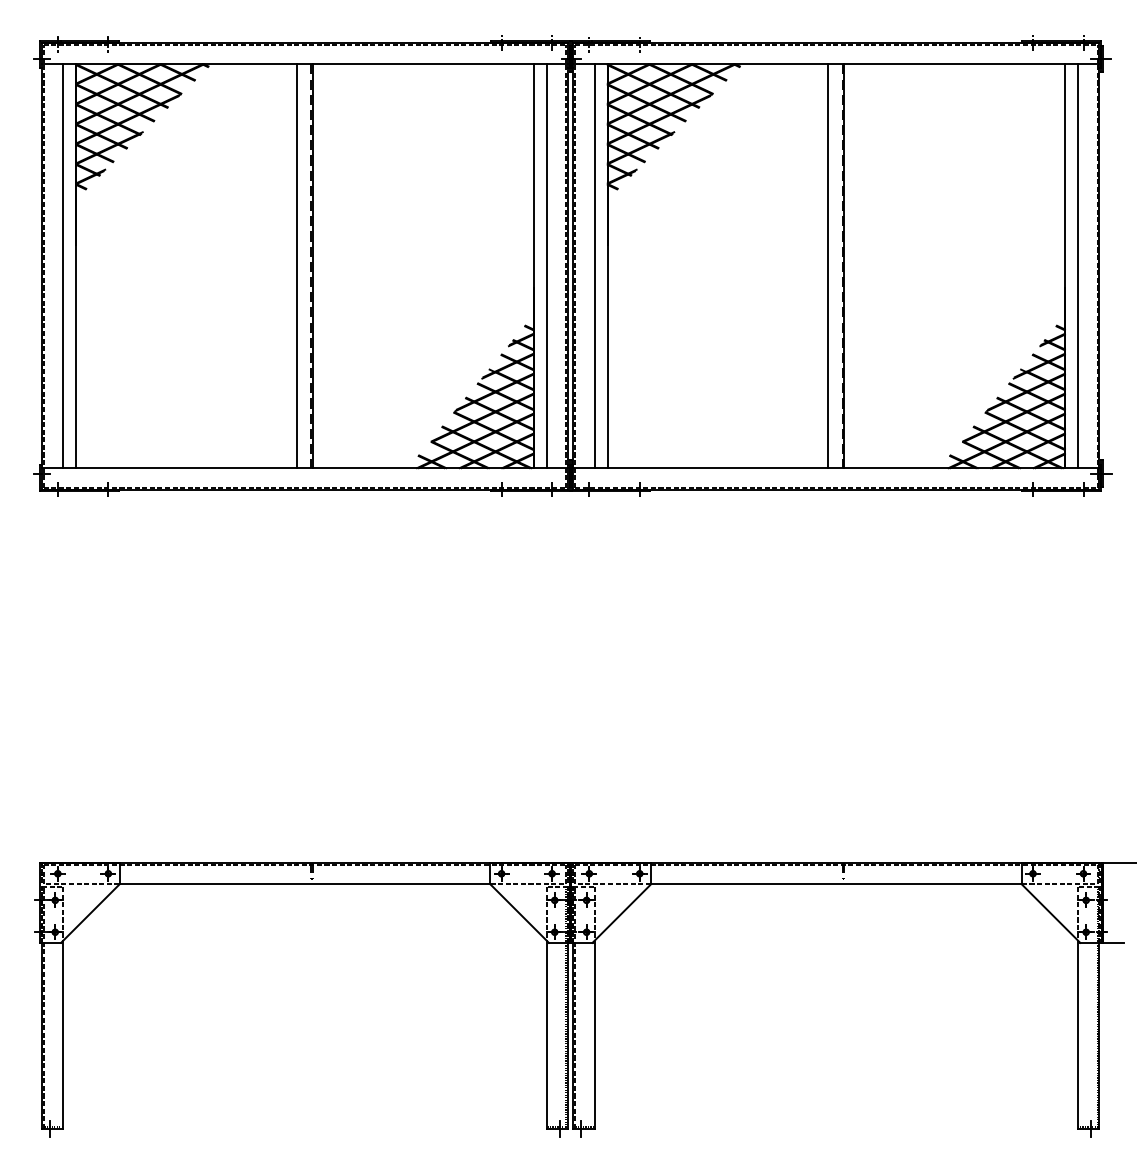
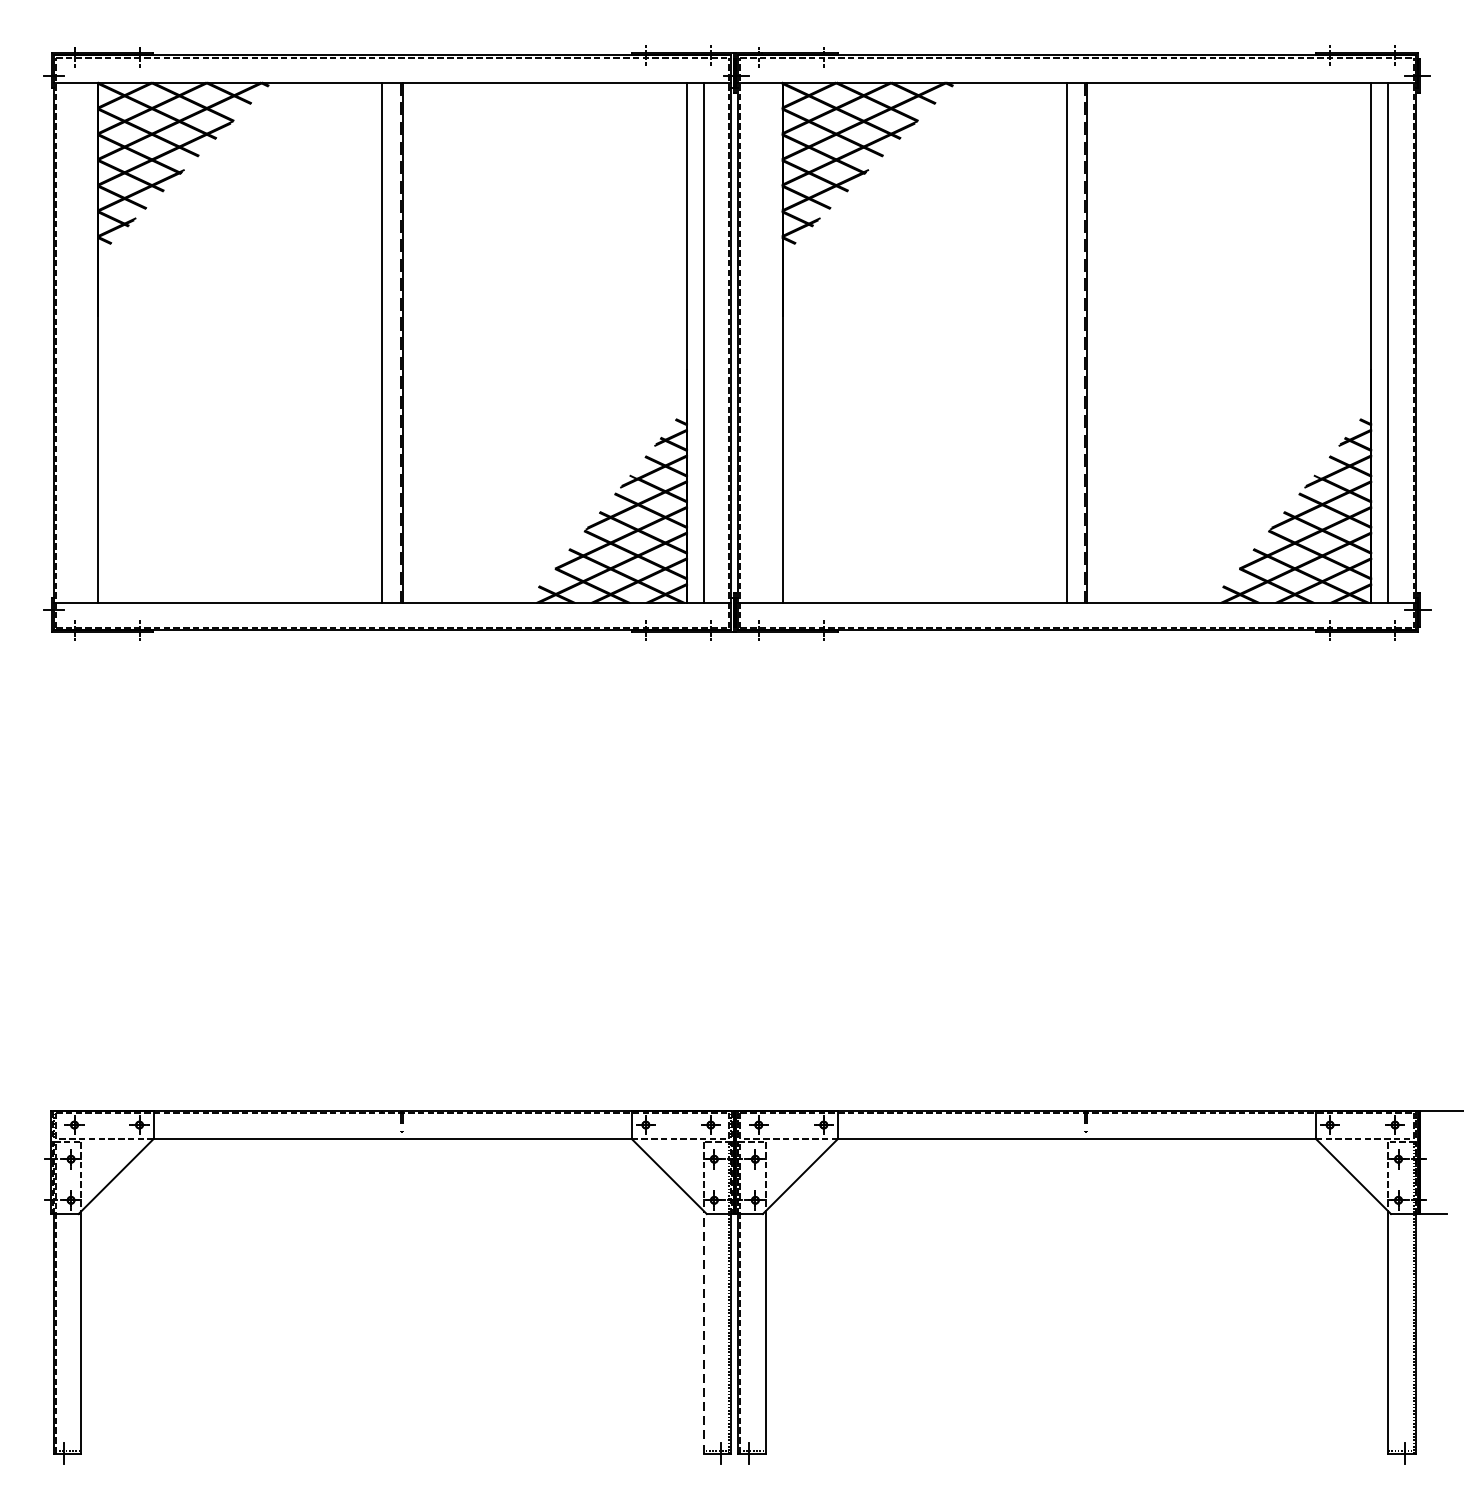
line: (63, 266) -> (81, 343), removed
line: (594, 266) -> (765, 343), removed
line: (546, 1034) -> (703, 1331), solid -> dashed

